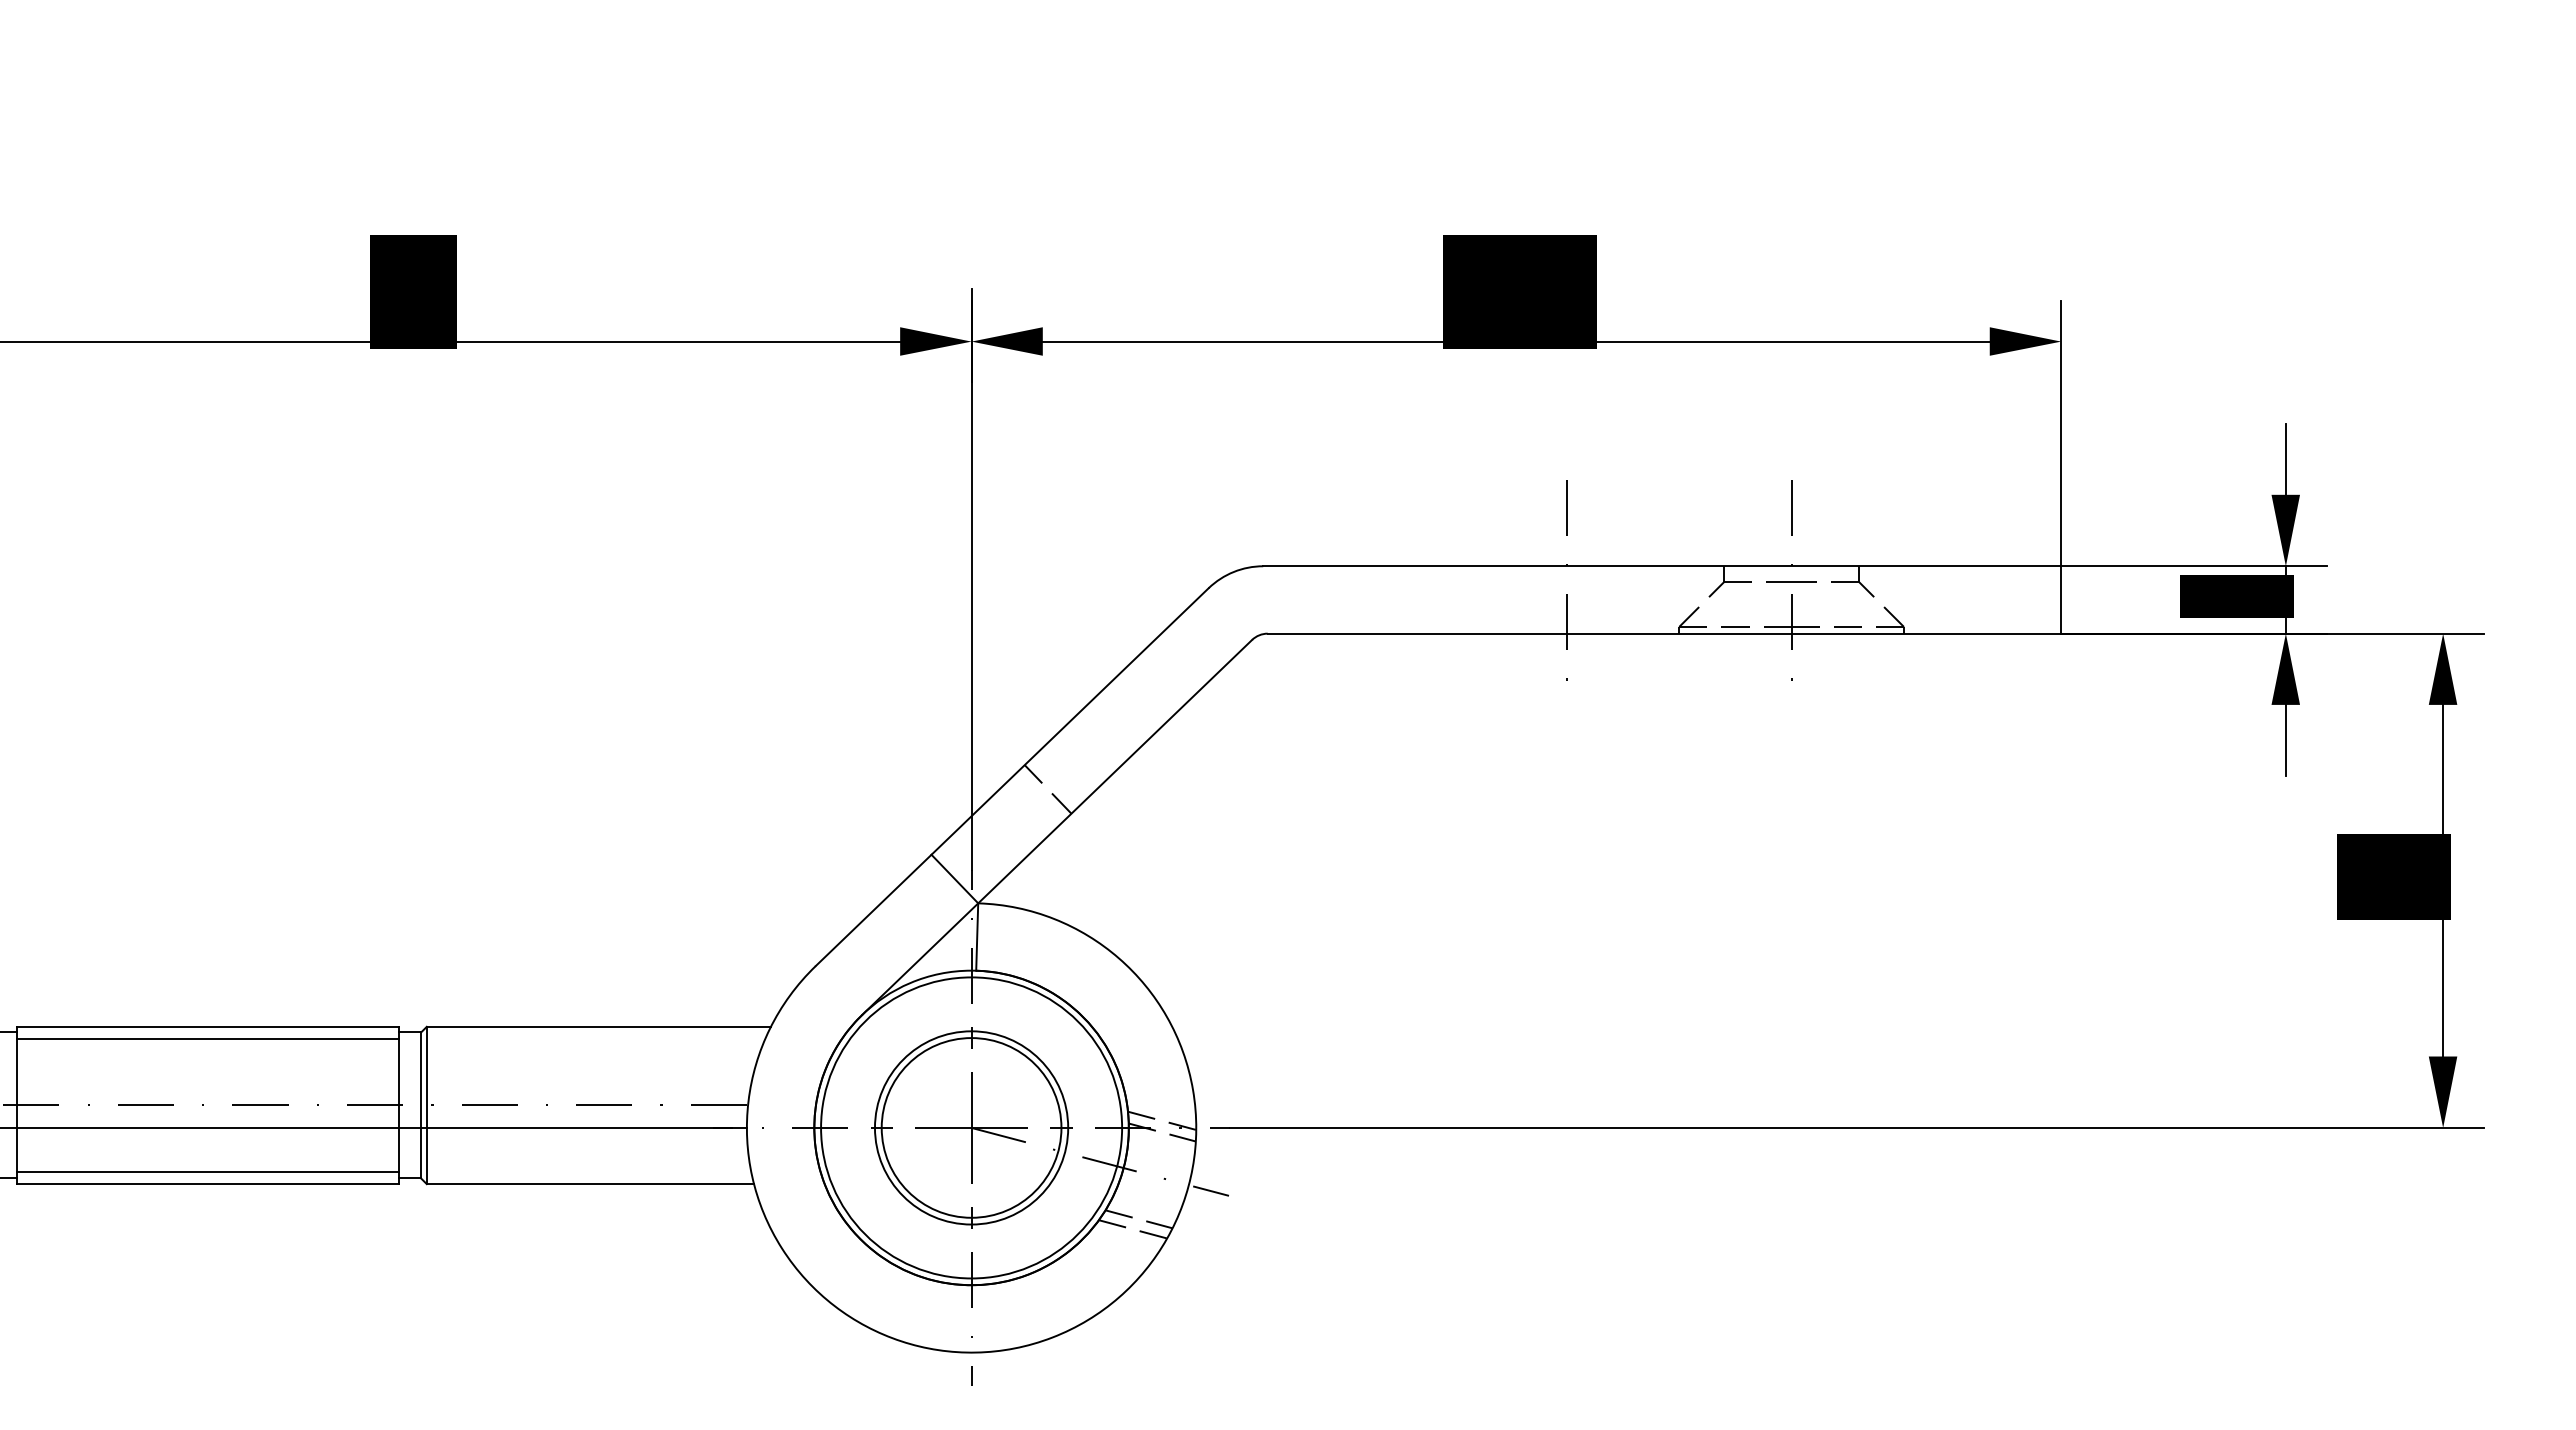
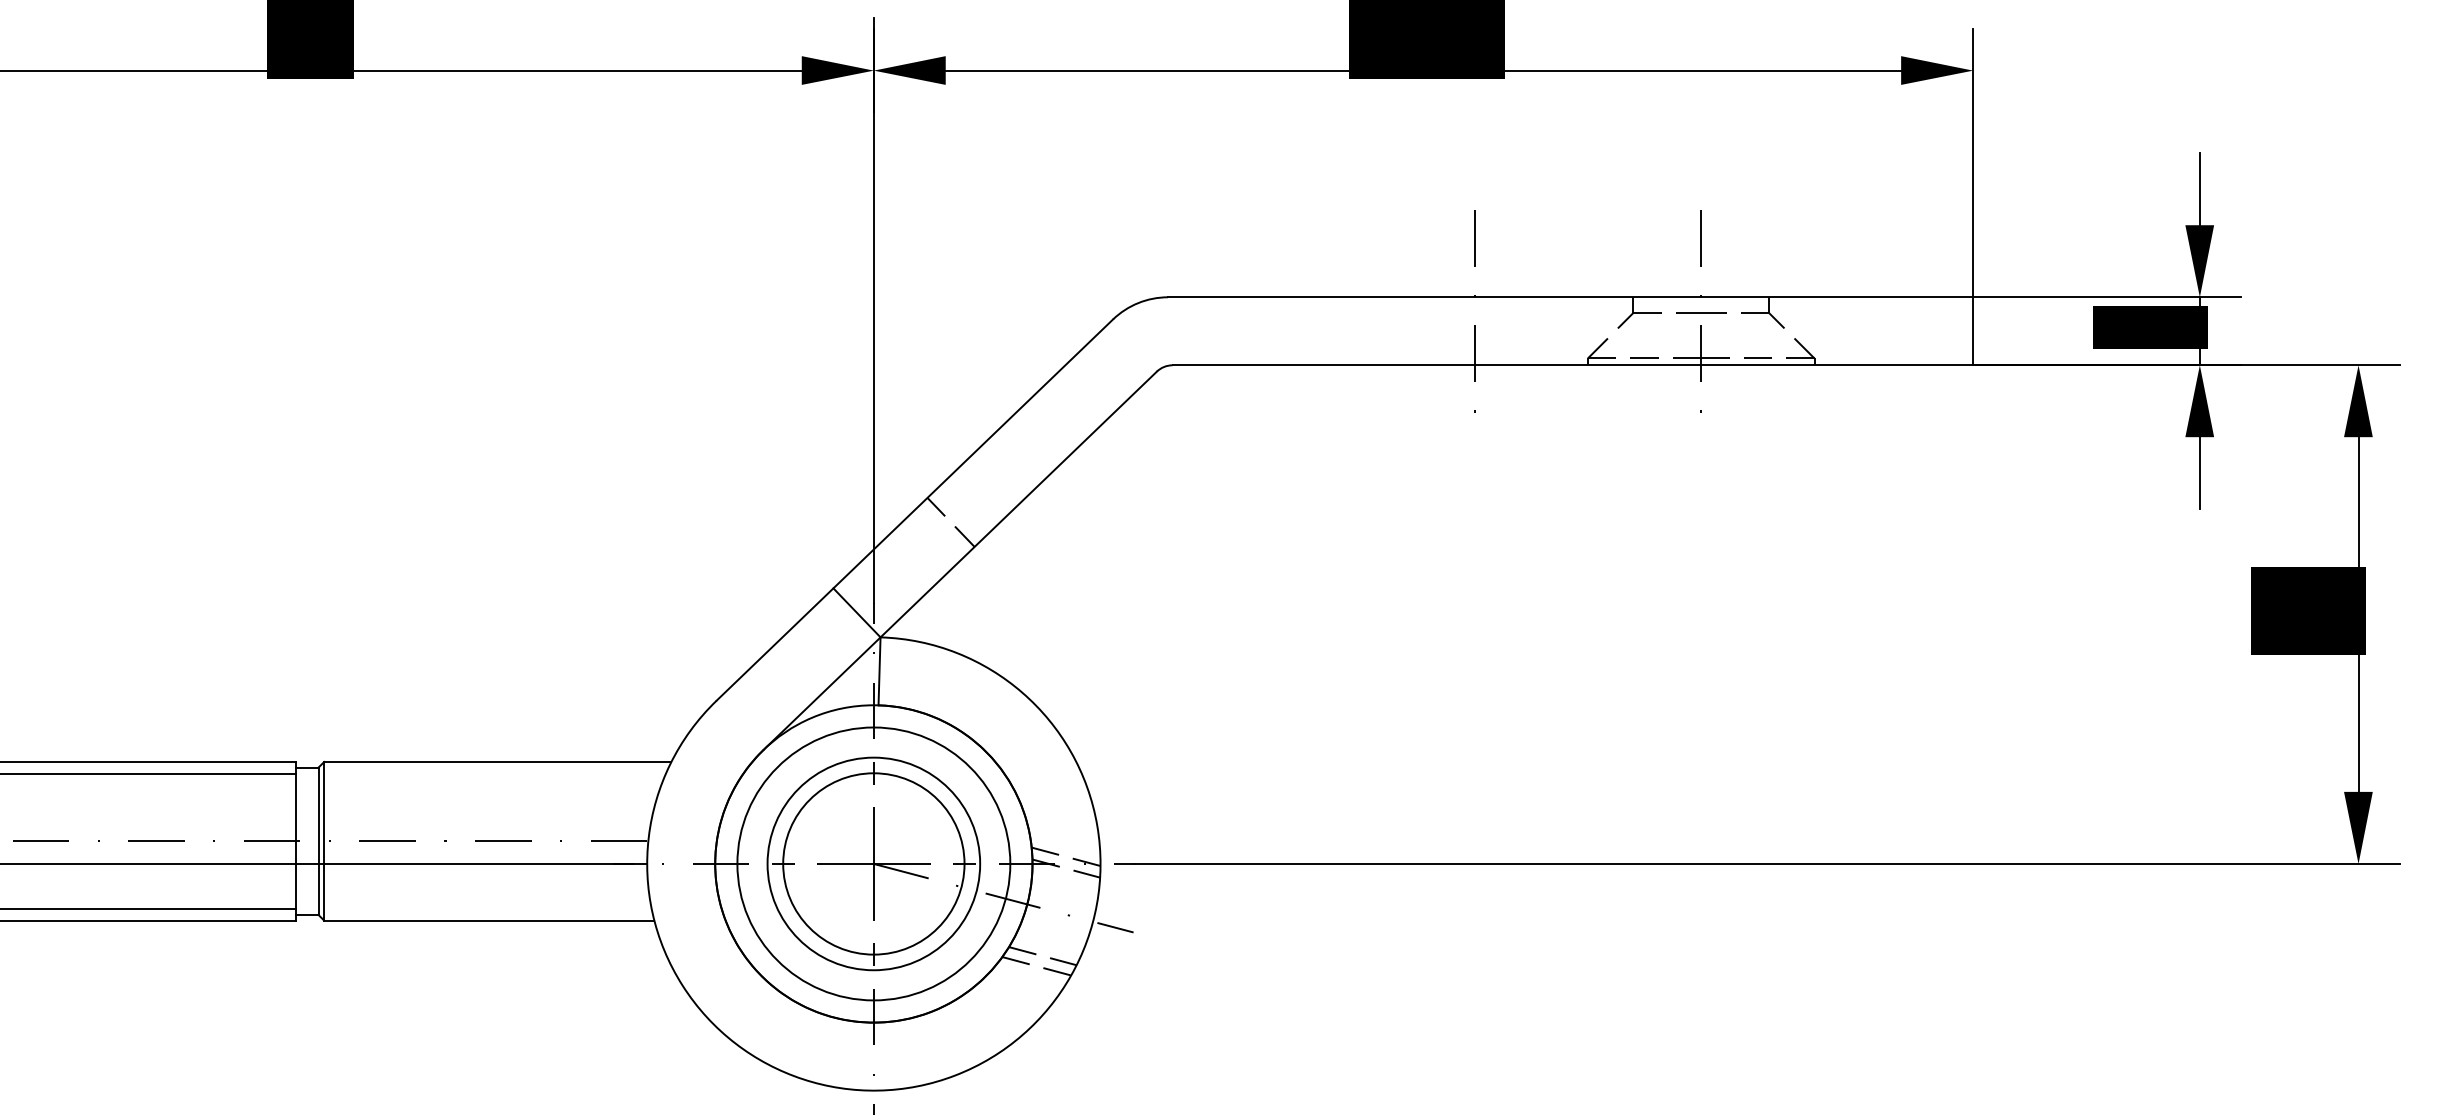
circle: (971, 1127) -> (873, 863), size x0.7
circle: (971, 1127) -> (873, 863), size x1.4

